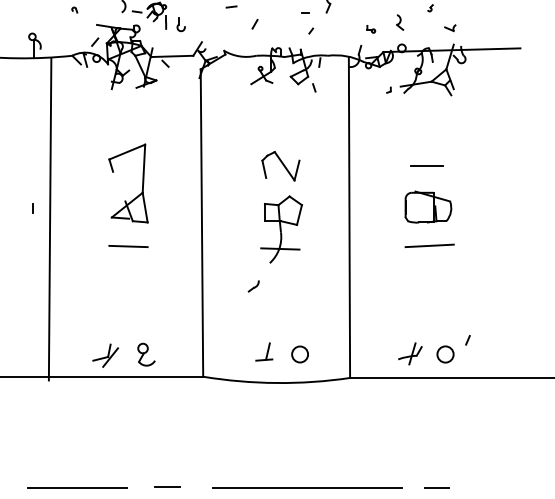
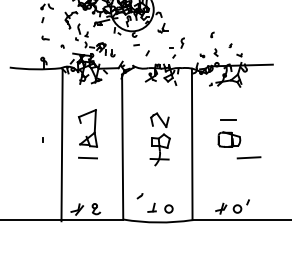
line: (48, 219) -> (61, 145), moved
line: (428, 245) -> (248, 157), moved
part: (252, 287) -> (139, 196), moved

